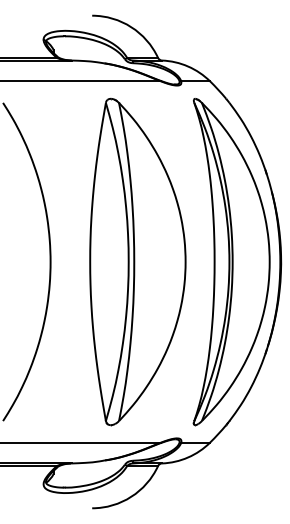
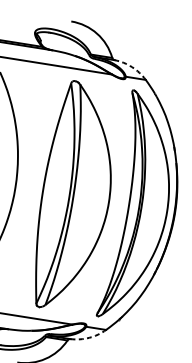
arc: (188, 66) -> (132, 67), solid -> dashed
arc: (188, 457) -> (89, 337), solid -> dashed

